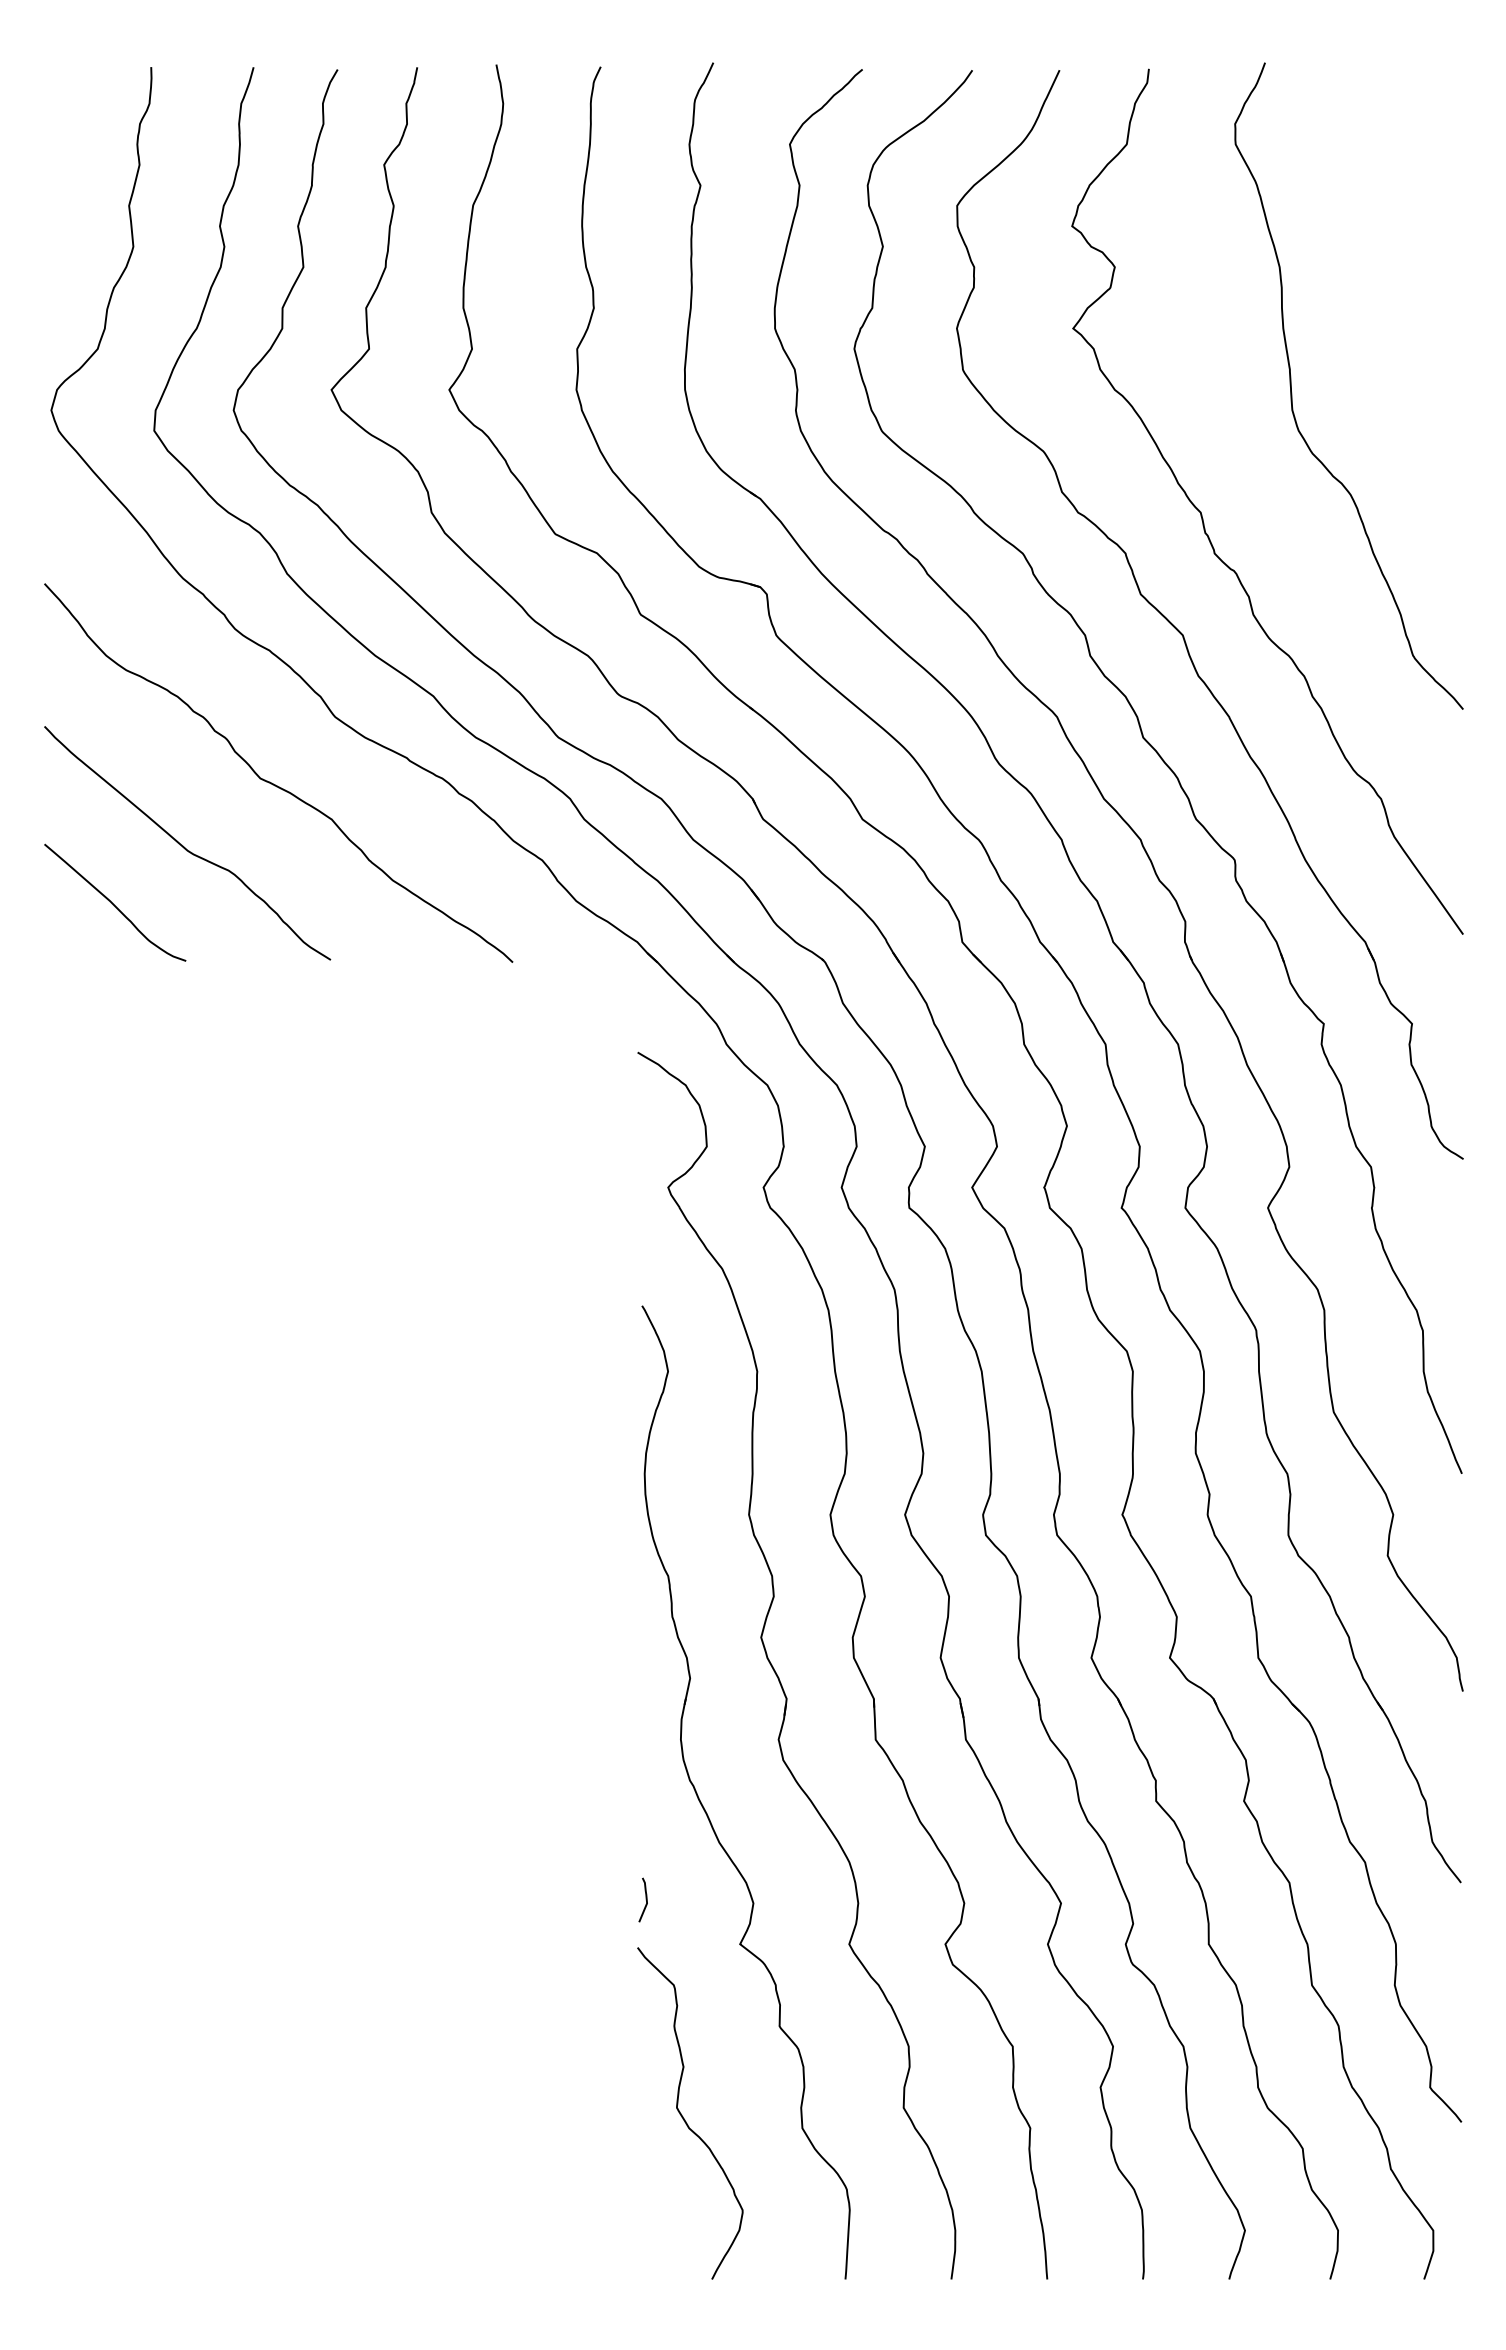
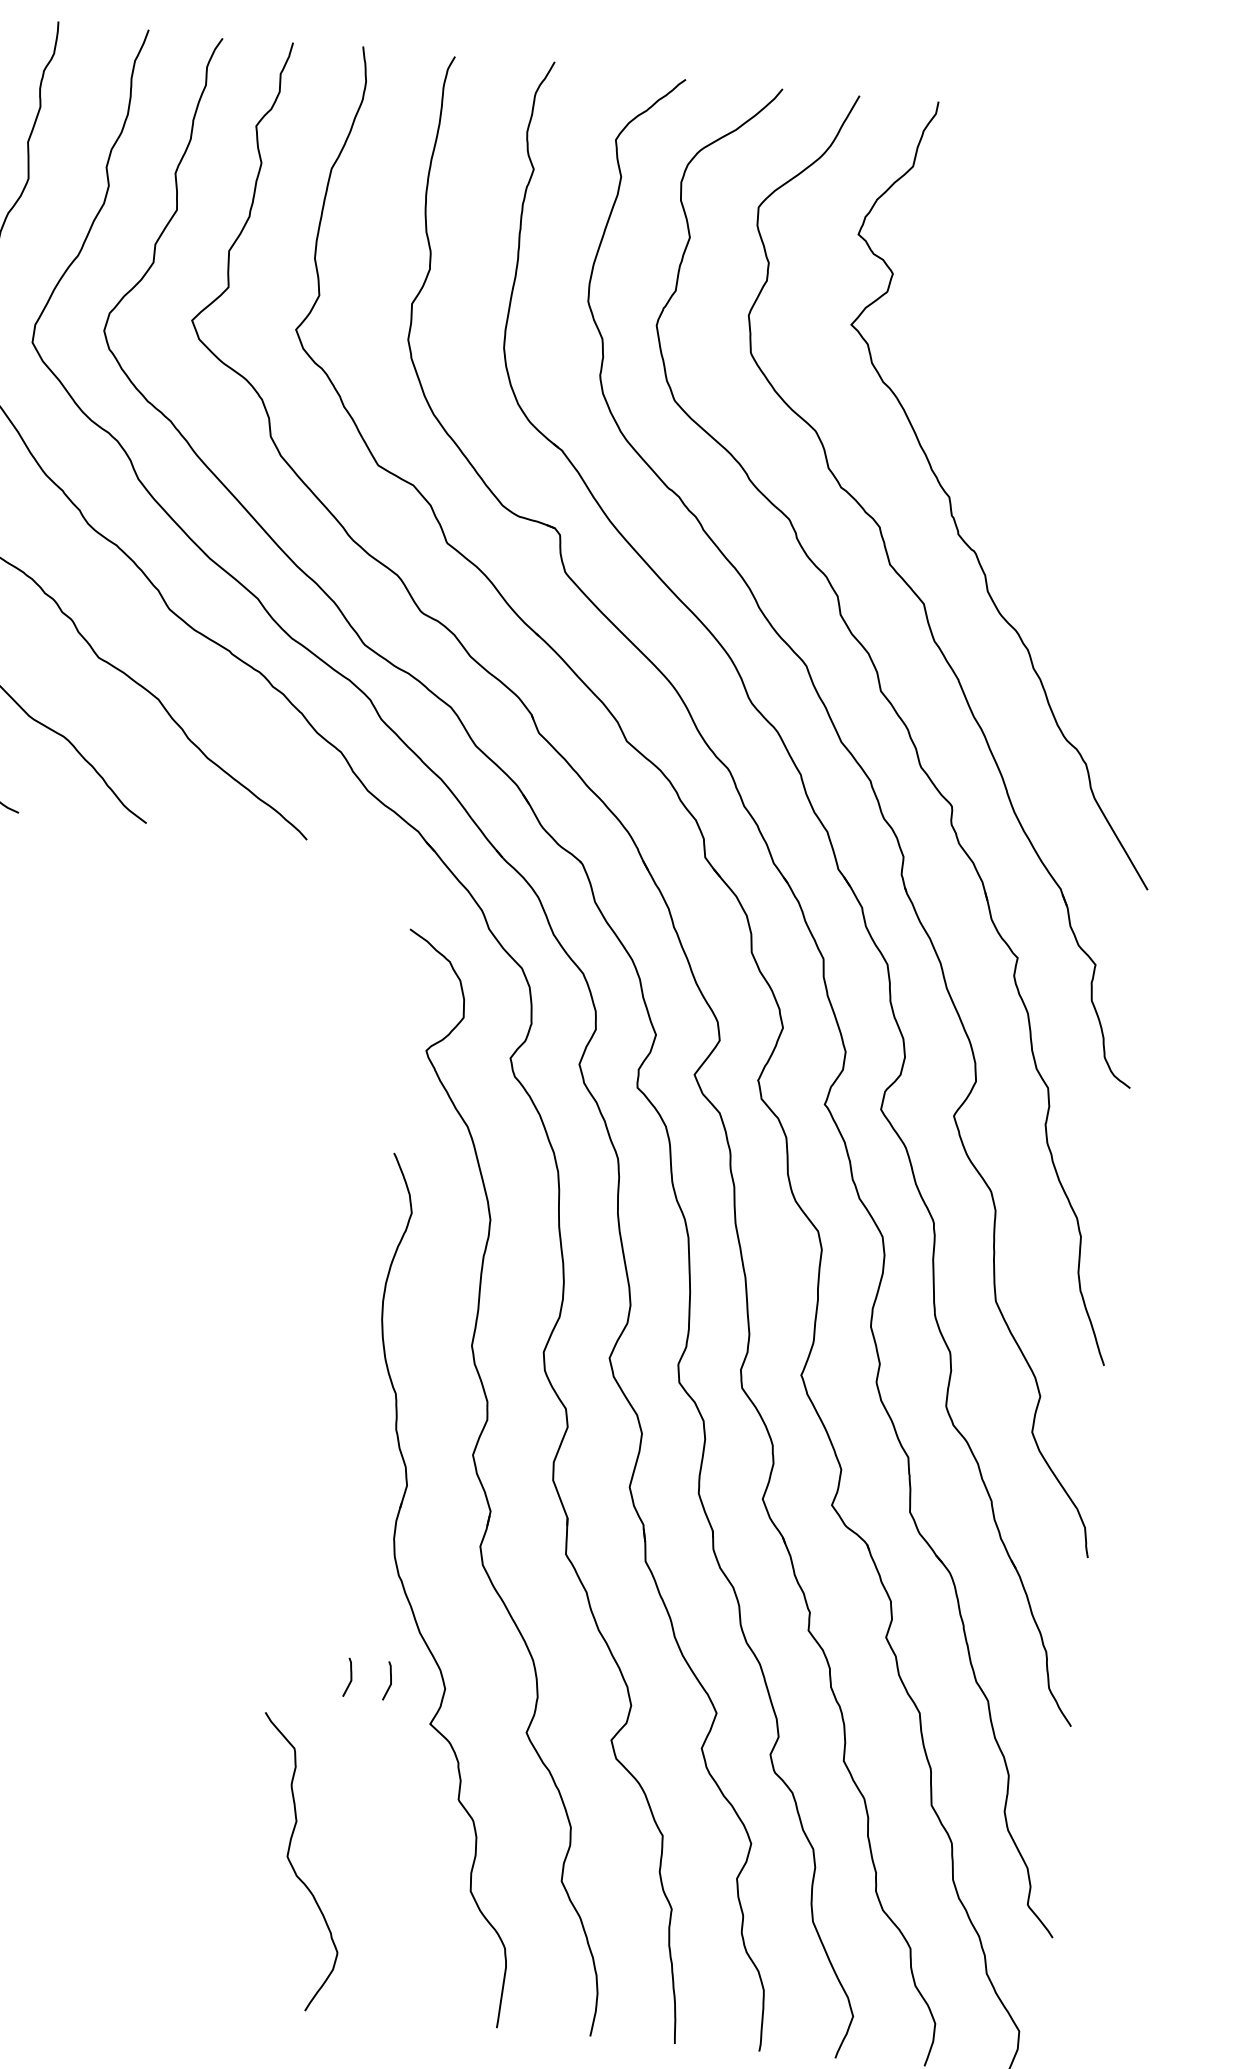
curve: (1292, 392) -> (1039, 398), removed
curve: (690, 1899) -> (389, 1680), added
curve: (683, 2116) -> (292, 1864), moved

